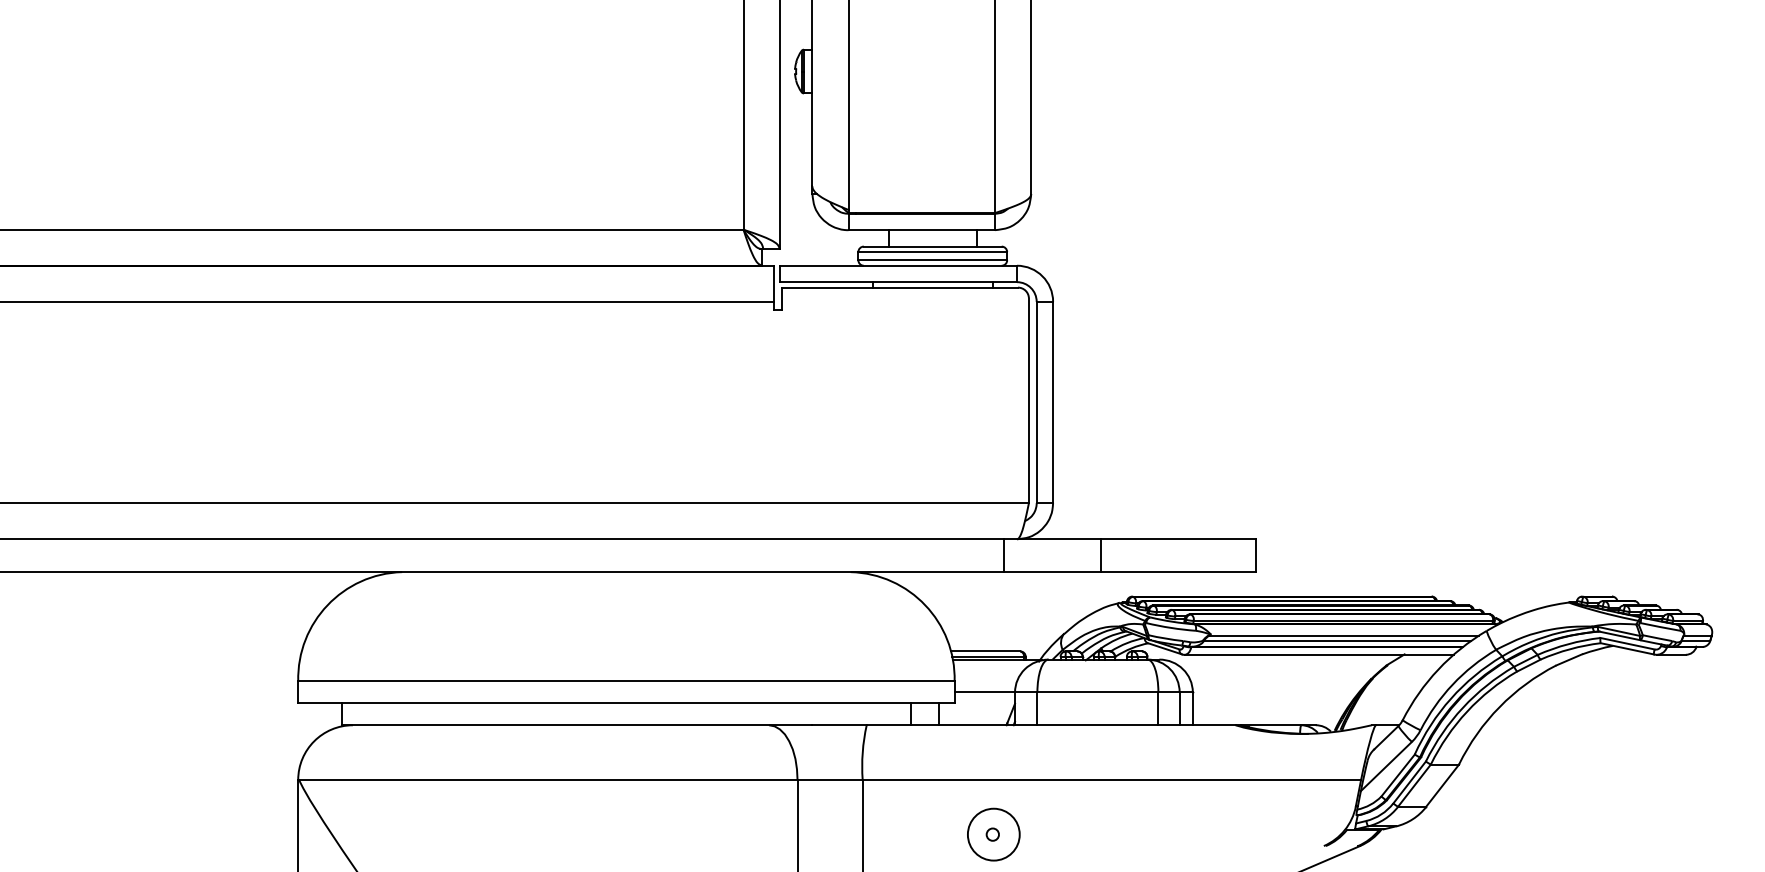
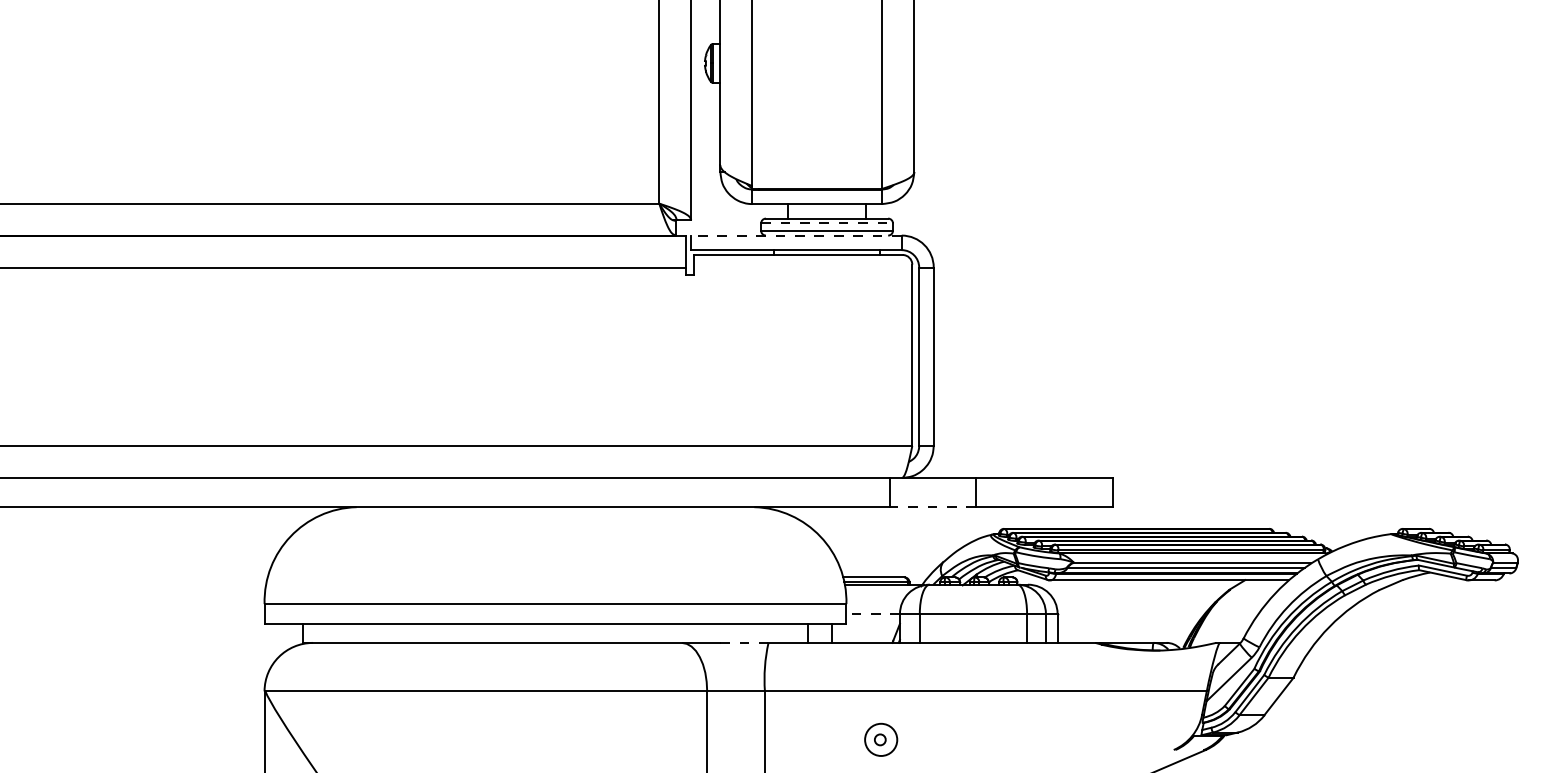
line: (933, 252) -> (827, 223), solid -> dashed
line: (898, 265) -> (796, 235), solid -> dashed
line: (1052, 572) -> (933, 507), solid -> dashed
line: (985, 692) -> (873, 613), solid -> dashed
line: (839, 724) -> (744, 642), solid -> dashed
circle: (994, 834) -> (881, 739), size x0.7

